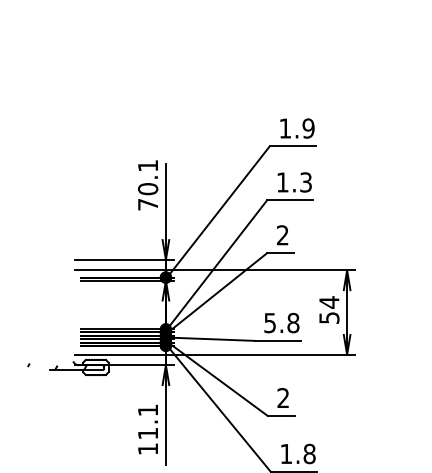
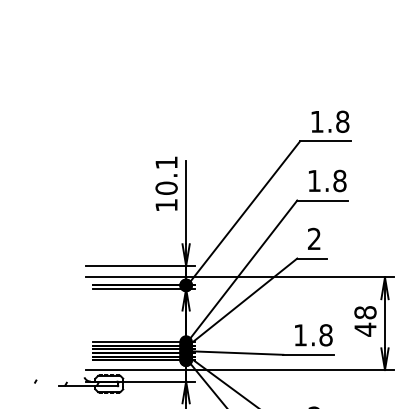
text: (308, 128) -> (342, 121), 1.9 -> 1.8
text: (306, 182) -> (340, 181), 1.3 -> 1.8
text: (147, 204) -> (165, 205), 70.1 -> 10.1
text: (329, 310) -> (365, 321), 54 -> 48
text: (269, 323) -> (299, 335), 5.8 -> 1.8

